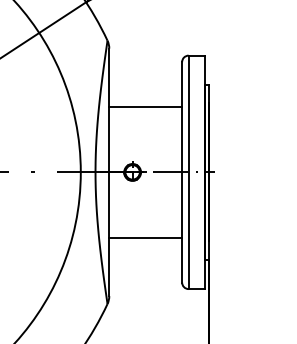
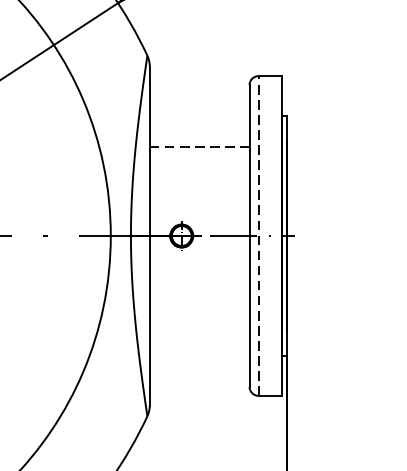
line: (146, 107) -> (200, 147), solid -> dashed
line: (188, 172) -> (258, 236), solid -> dashed
line: (145, 237) -> (199, 325), removed

